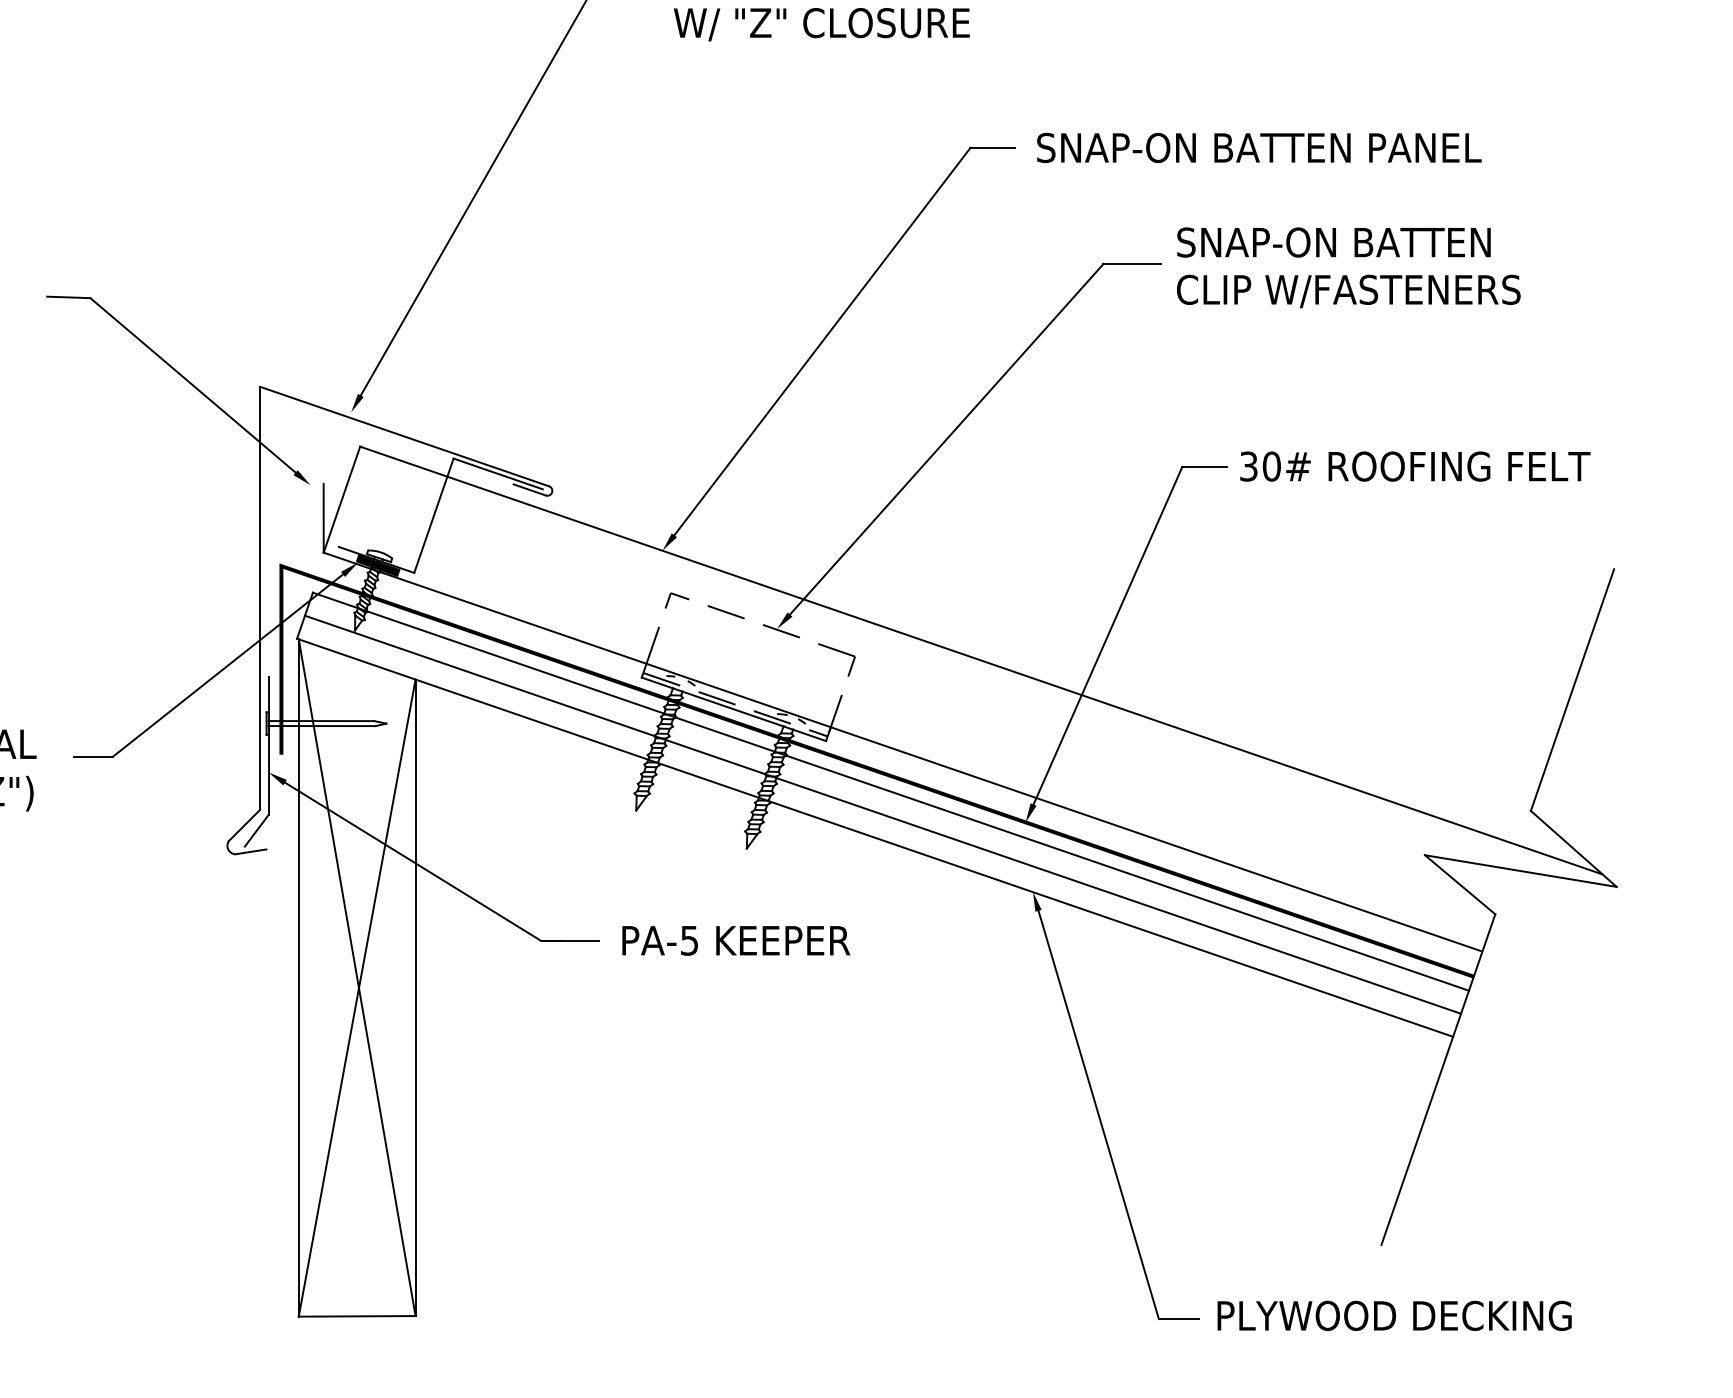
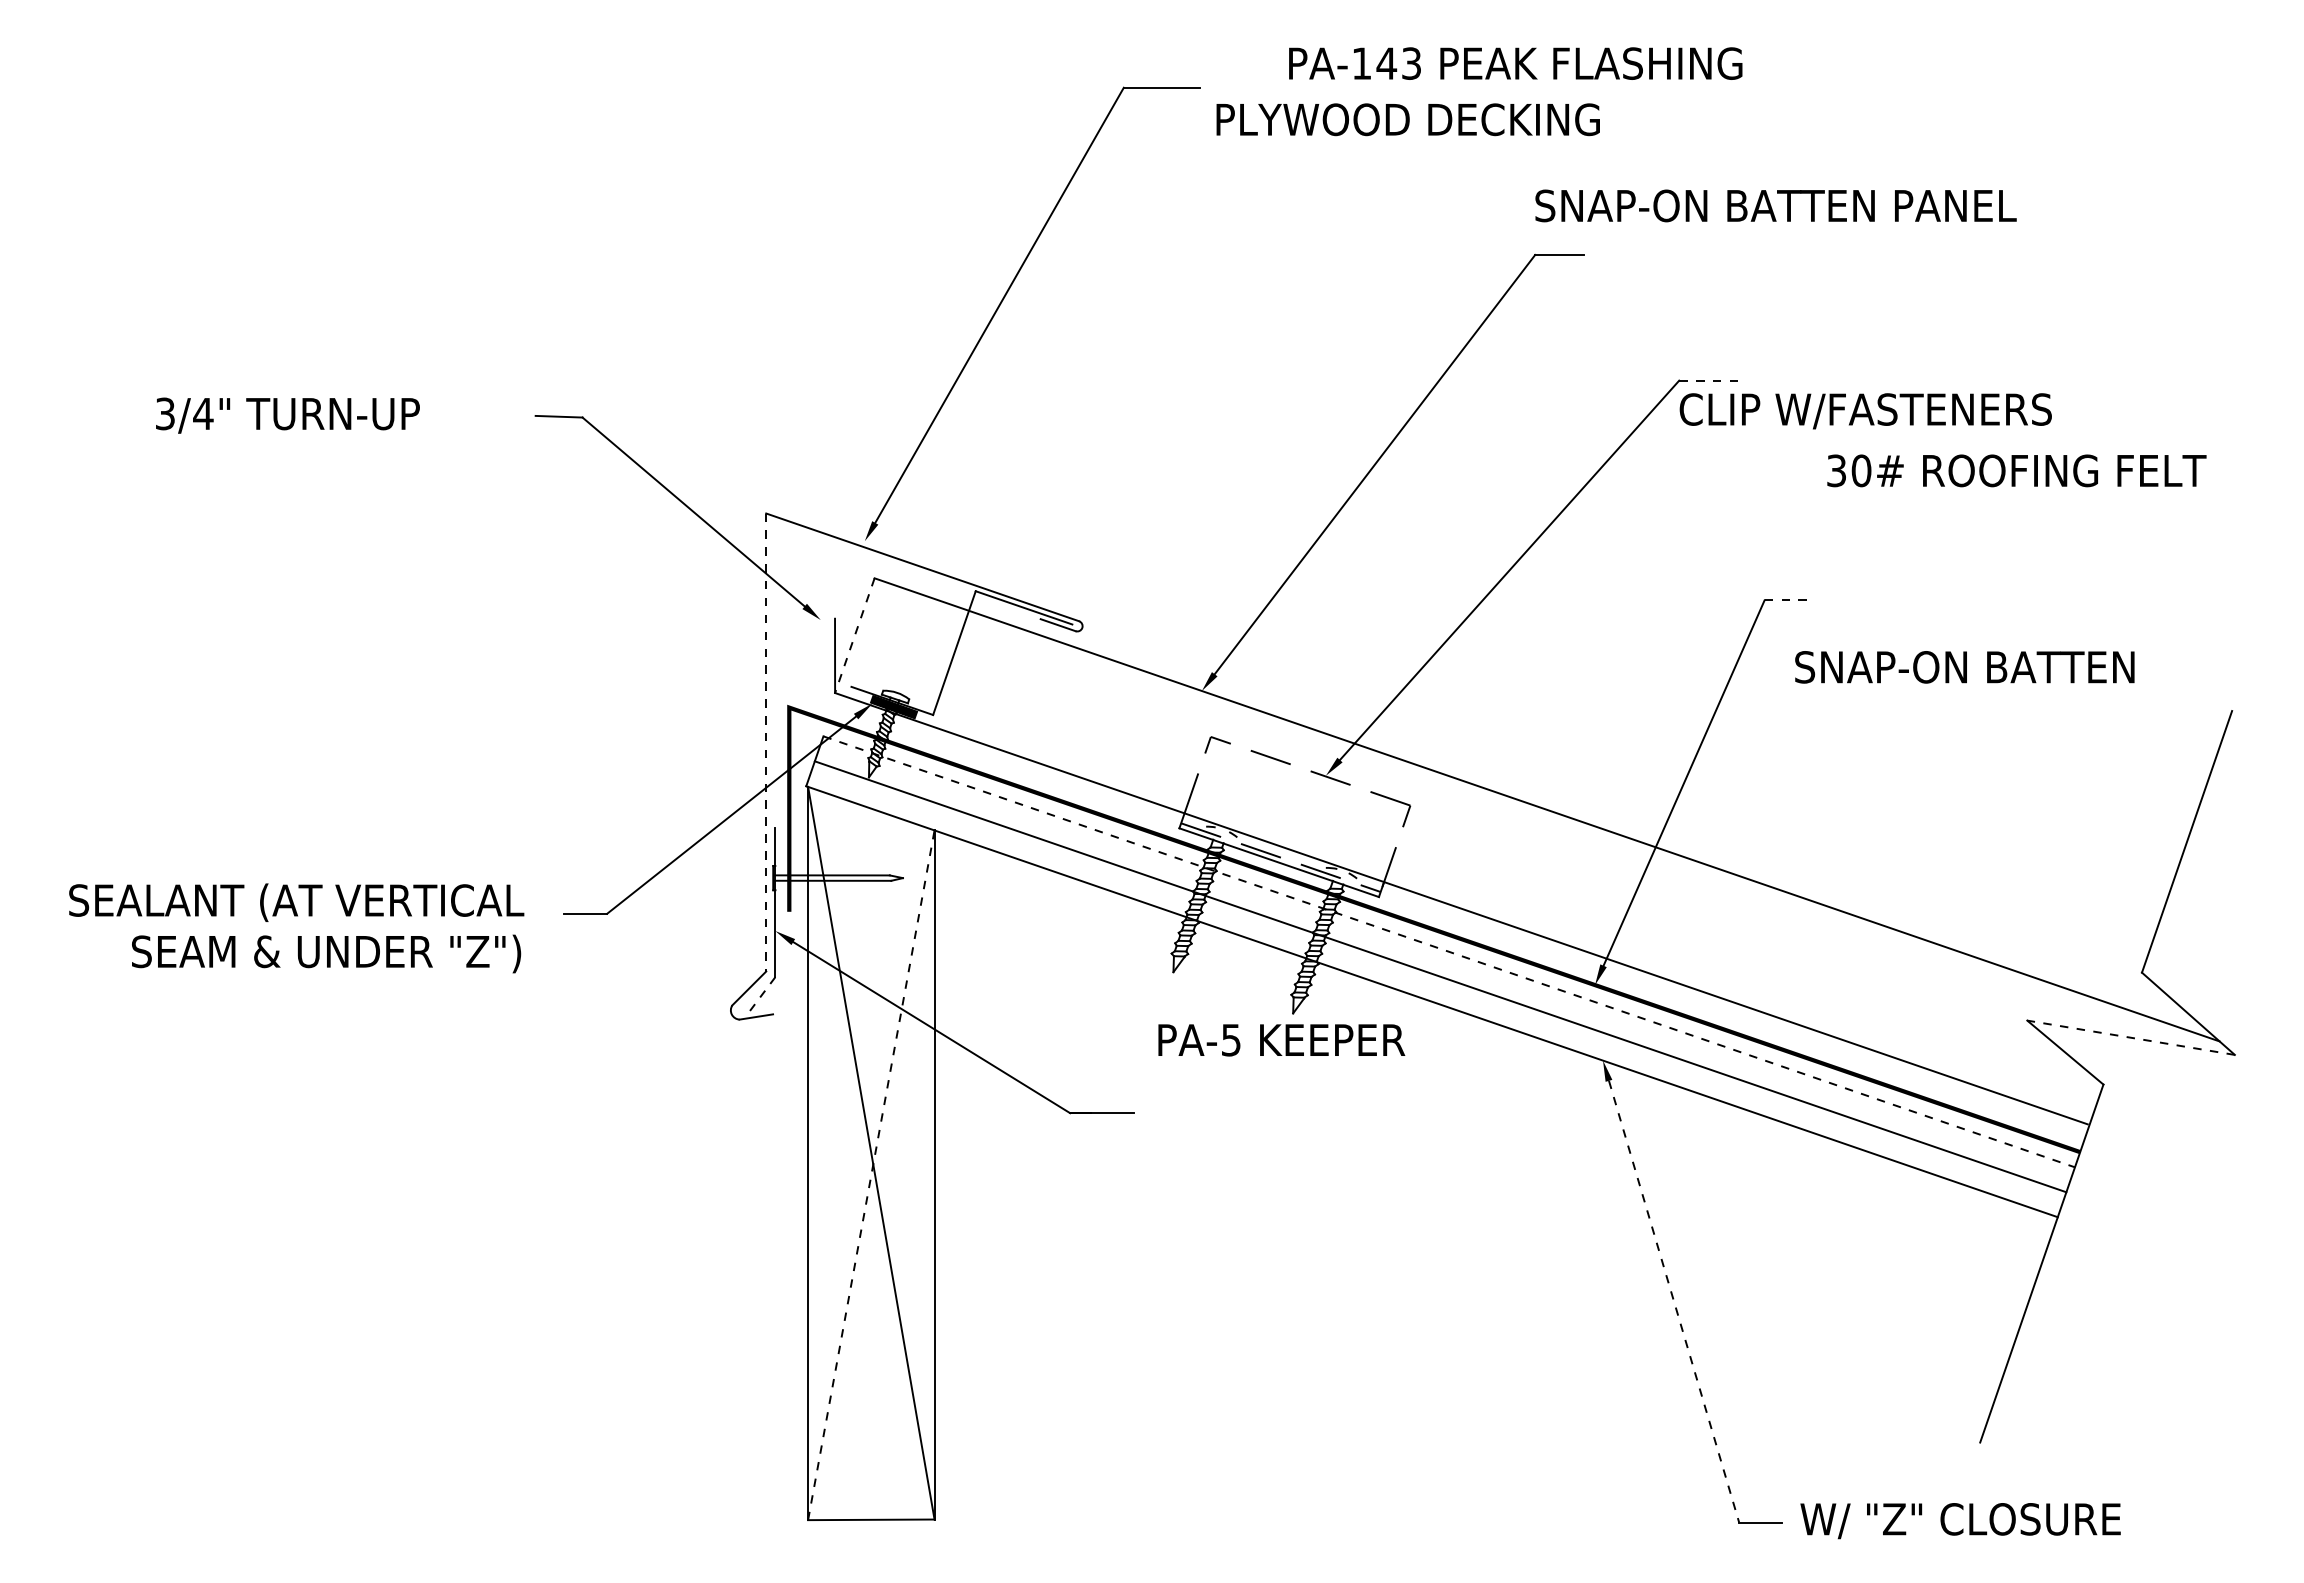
text: (851, 24) -> (1406, 121), W/ "Z" CLOSURE -> PLYWOOD DECKING
text: (1258, 147) -> (1775, 205), moved
text: (1333, 242) -> (1964, 667), moved
line: (1132, 263) -> (1710, 380), solid -> dashed
text: (1348, 291) -> (1865, 411), moved
text: (1414, 466) -> (2016, 470), moved
line: (1205, 467) -> (1789, 600), solid -> dashed
line: (341, 499) -> (854, 635), solid -> dashed
line: (260, 598) -> (766, 742), solid -> dashed
line: (891, 791) -> (1449, 951), solid -> dashed
line: (256, 831) -> (762, 994), solid -> dashed
line: (1520, 870) -> (2130, 1037), solid -> dashed
text: (736, 941) -> (1281, 1040), moved
line: (357, 998) -> (871, 1175), solid -> dashed
line: (1099, 1115) -> (1674, 1302), solid -> dashed
text: (1393, 1317) -> (1993, 1521), PLYWOOD DECKING -> W/ "Z" CLOSURE

